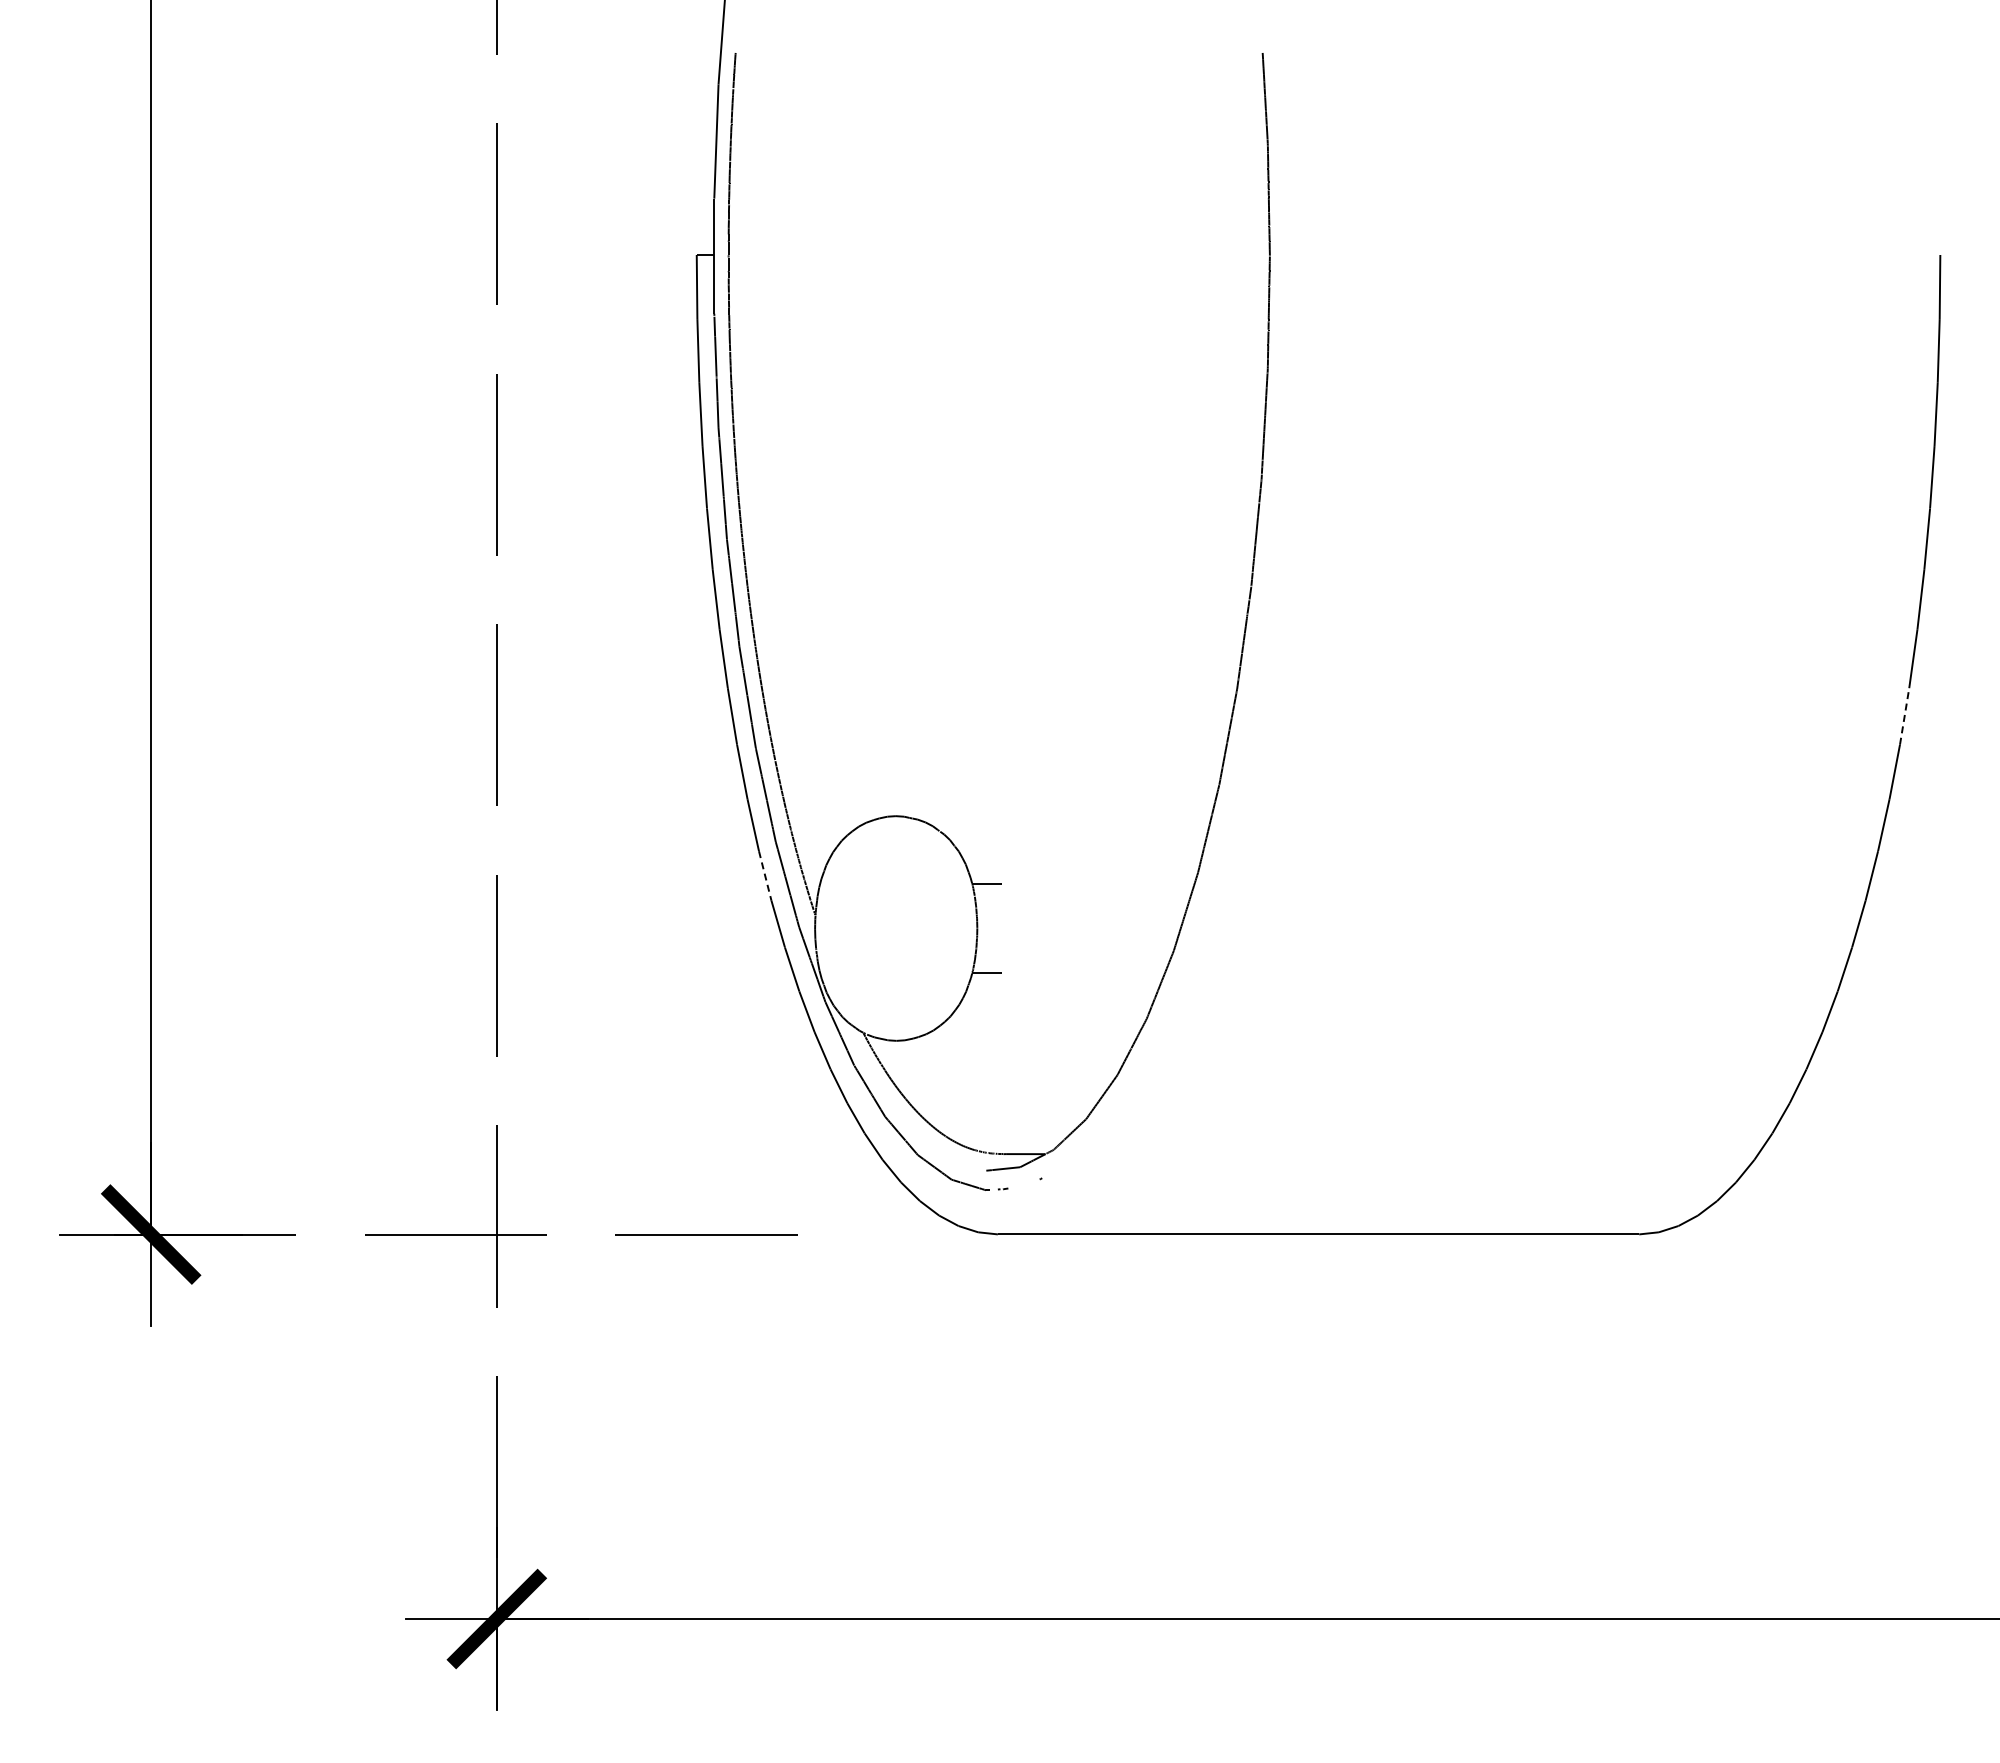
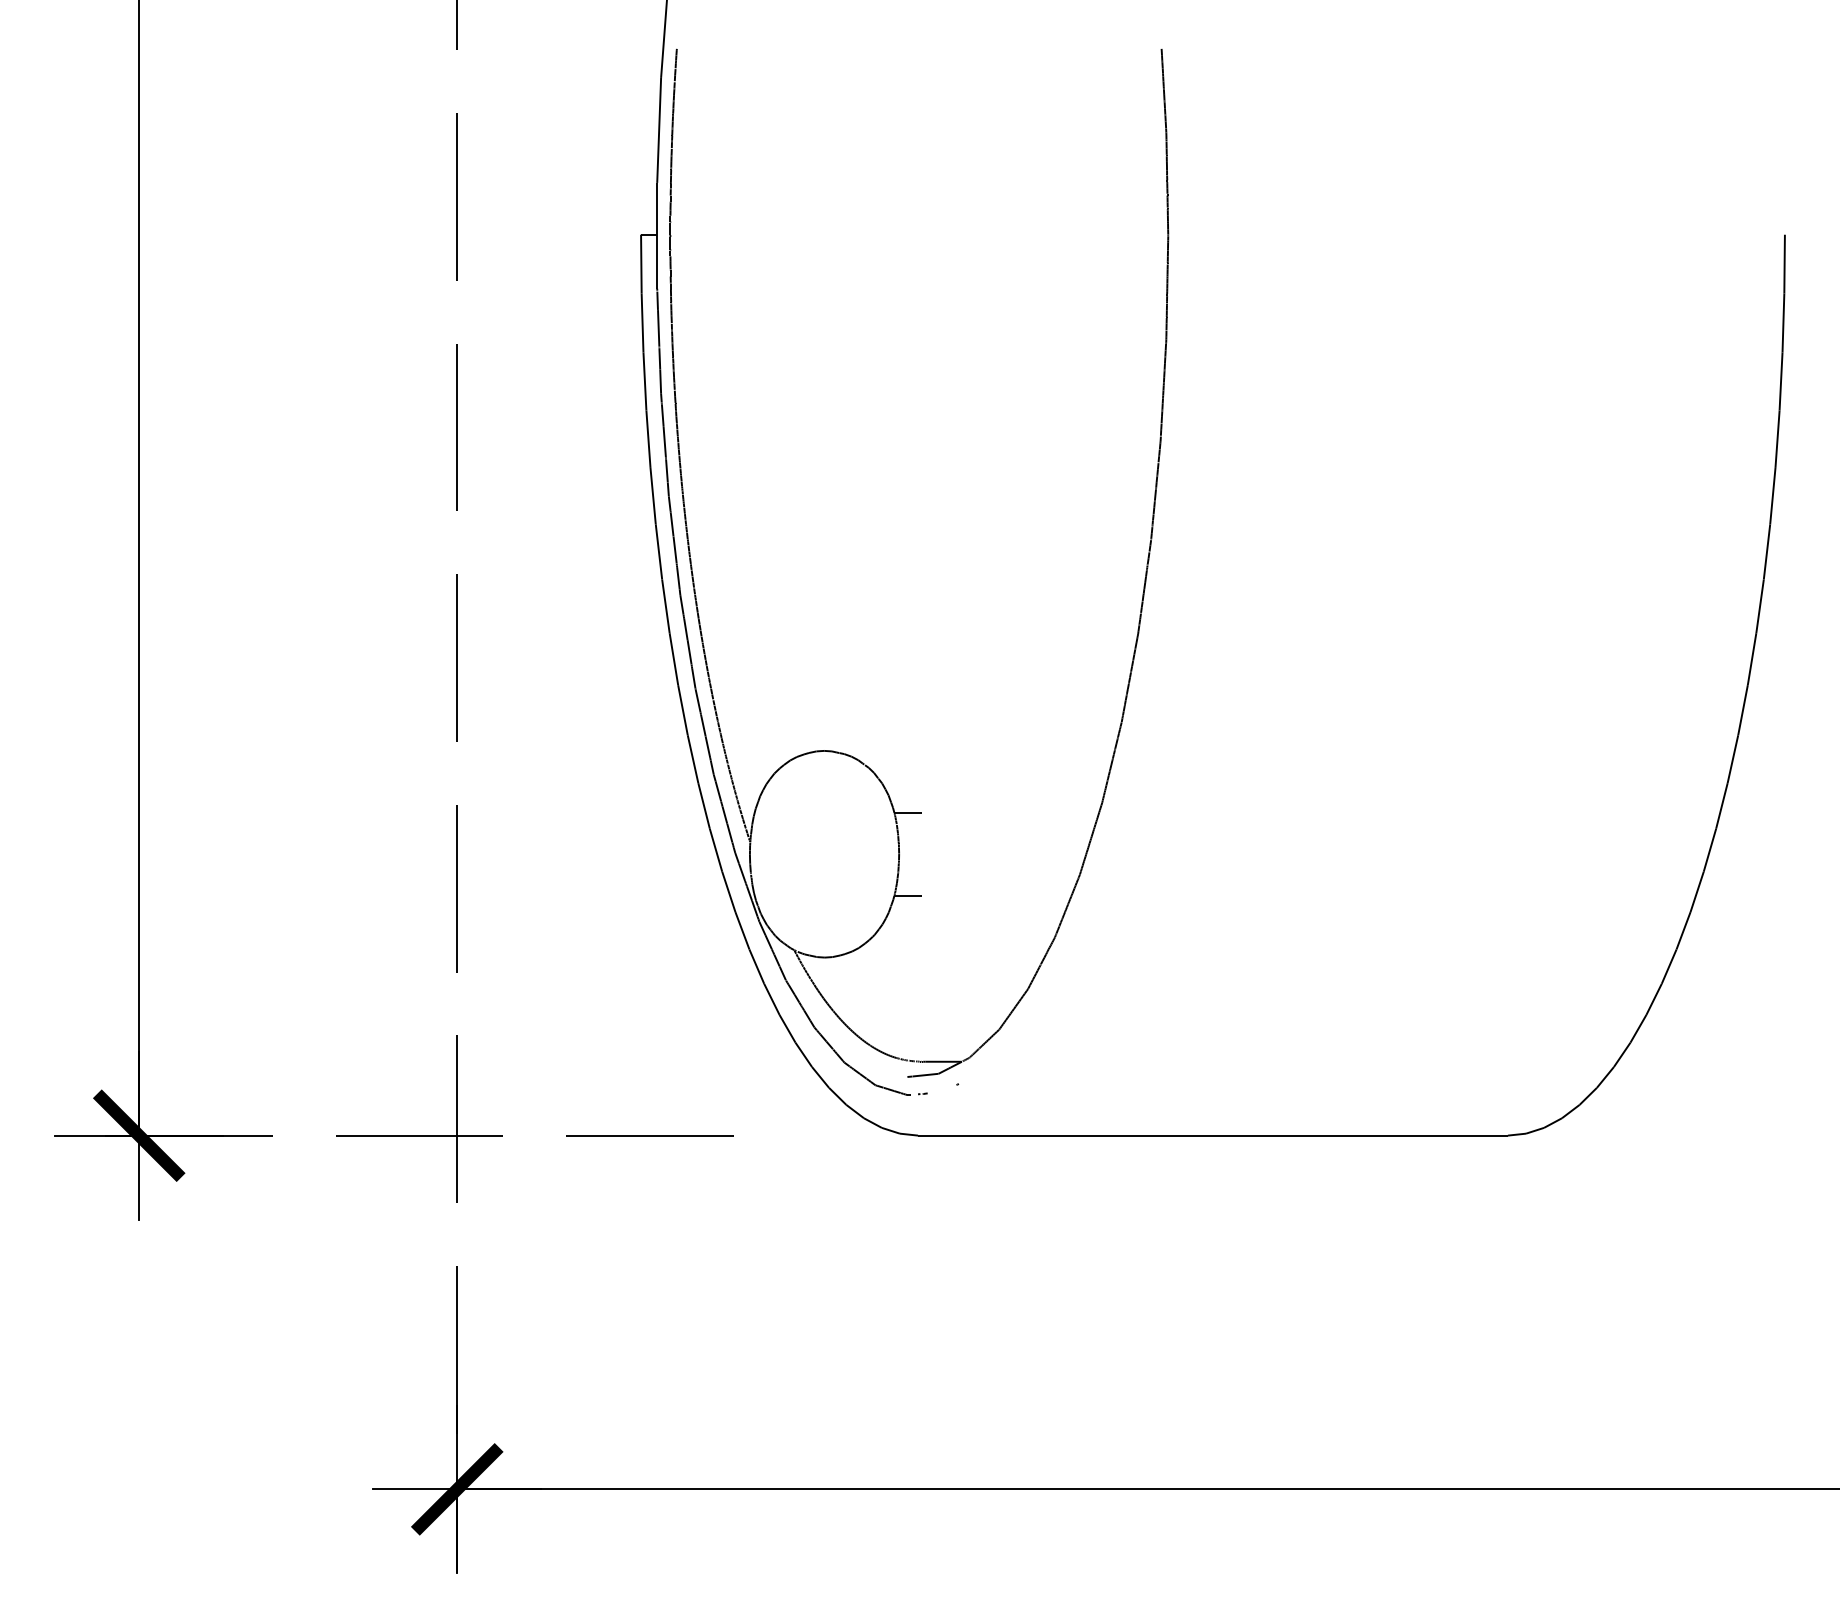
line: (1904, 716) -> (1751, 659), dashed -> solid
line: (765, 876) -> (704, 806), dashed -> solid

